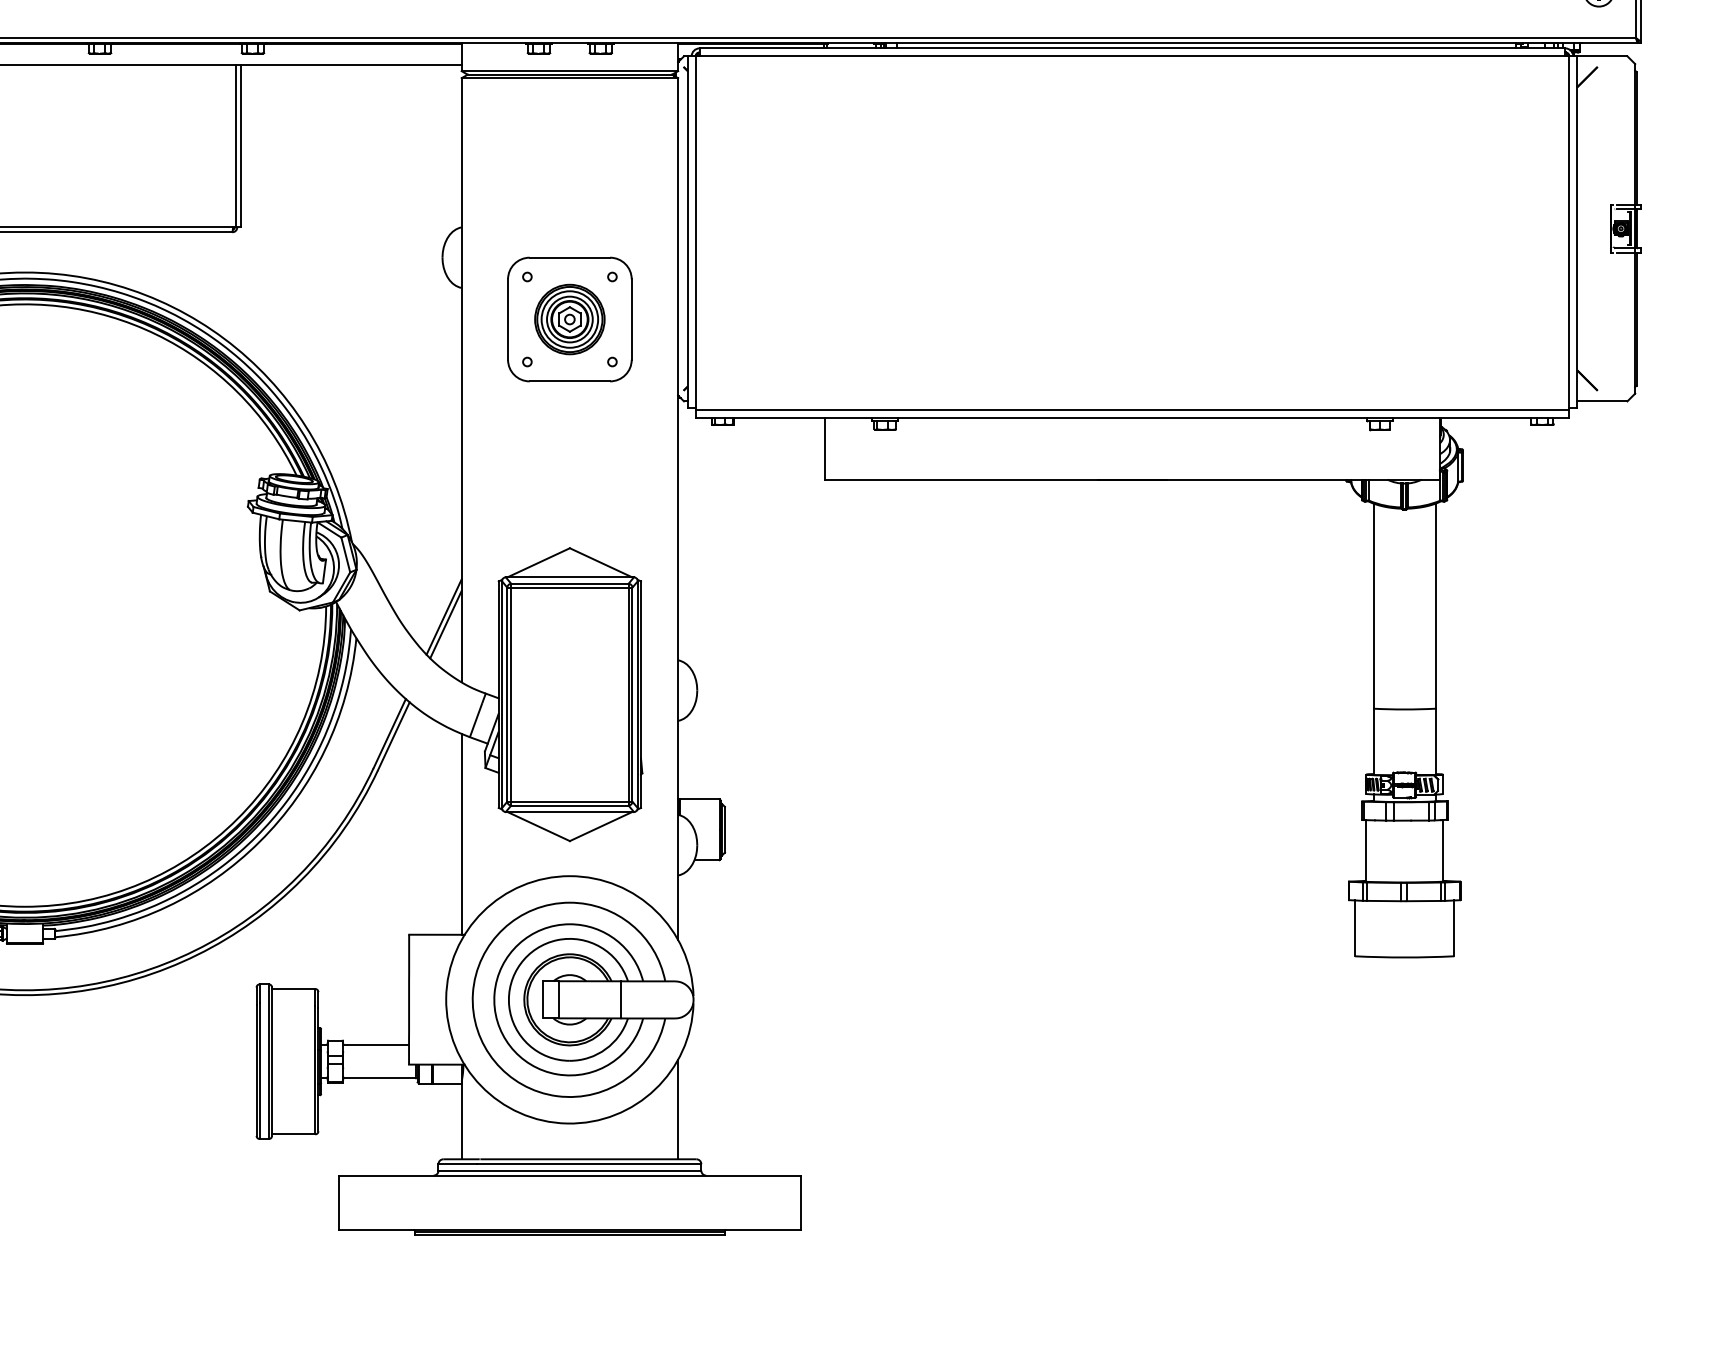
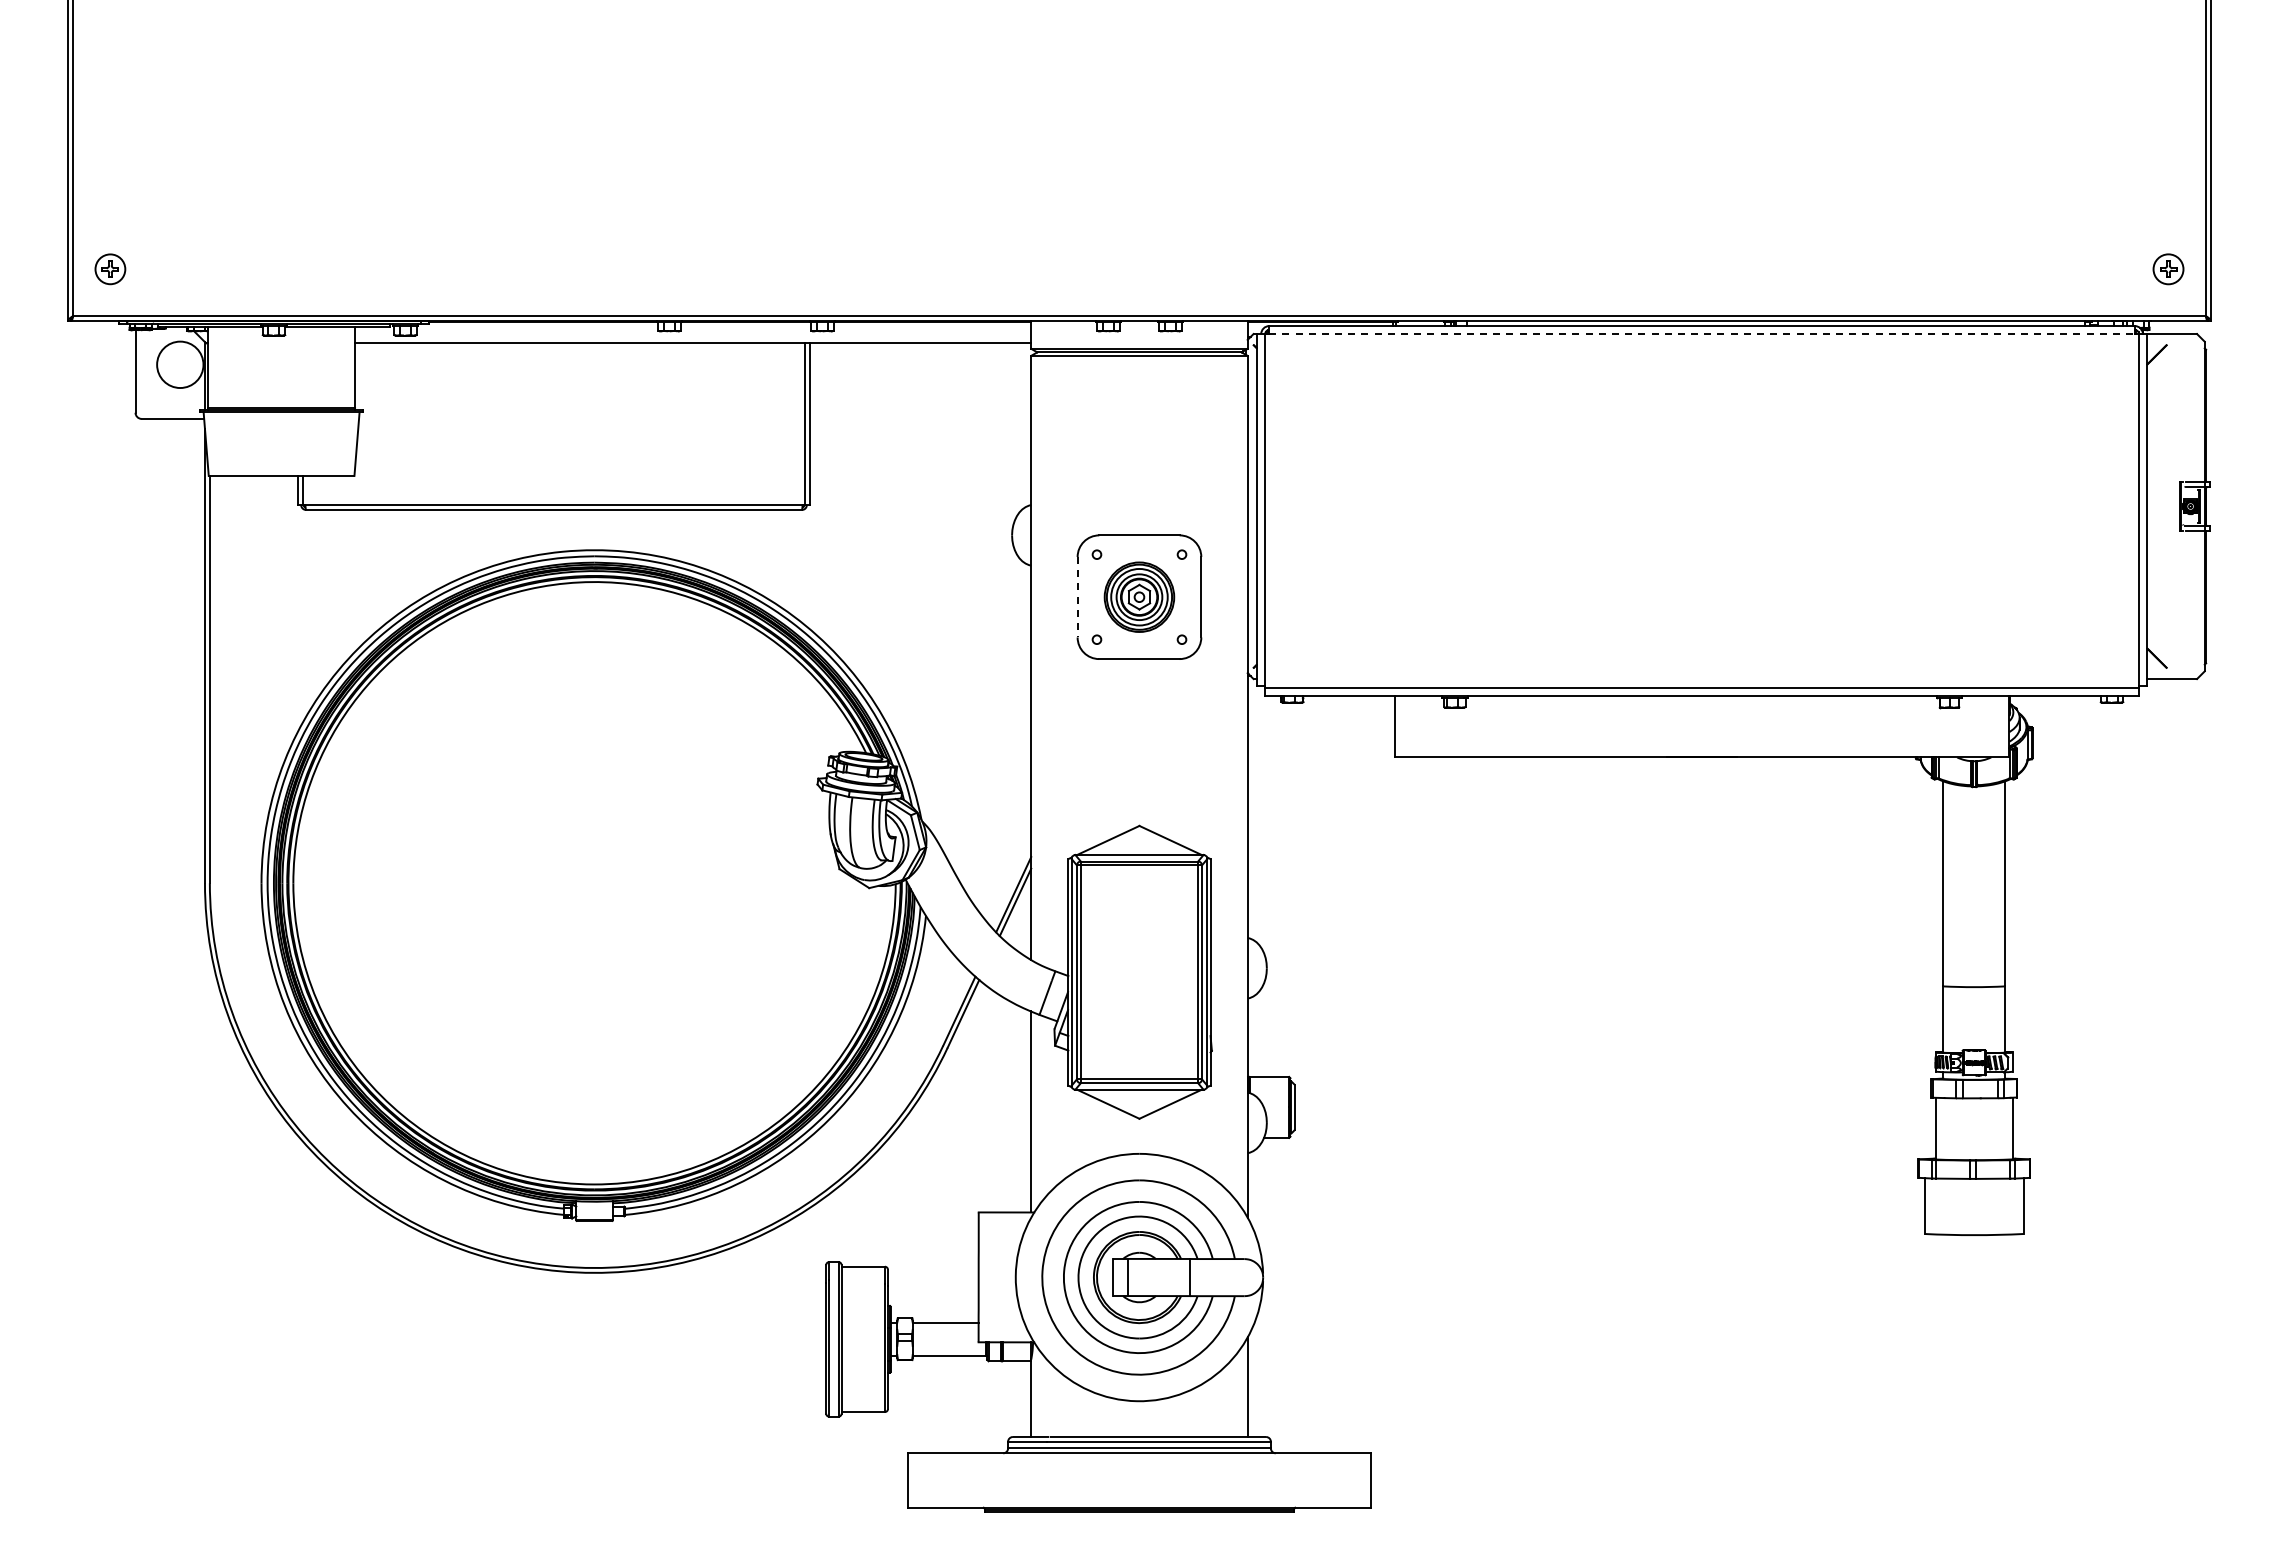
line: (1132, 56) -> (1702, 334), solid -> dashed
line: (507, 319) -> (1077, 597), solid -> dashed

